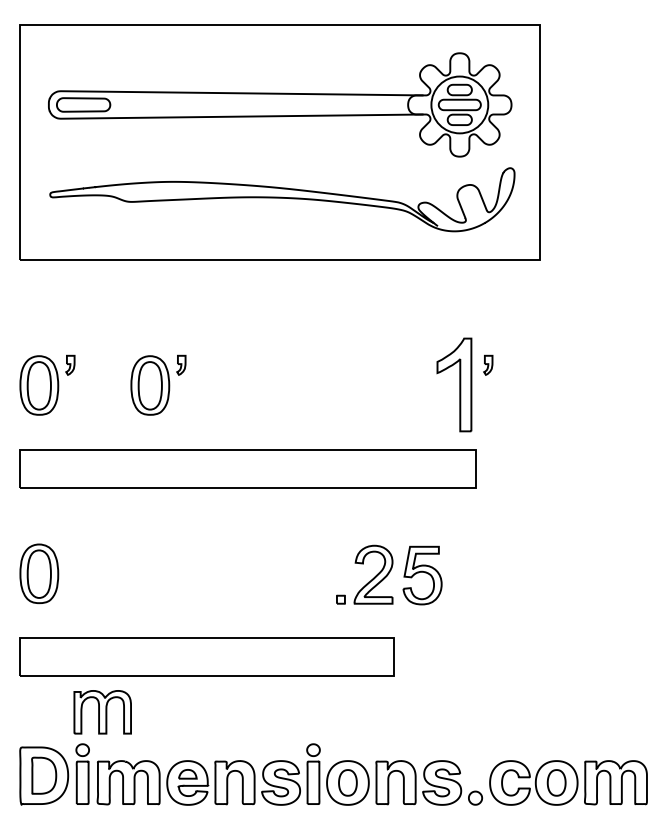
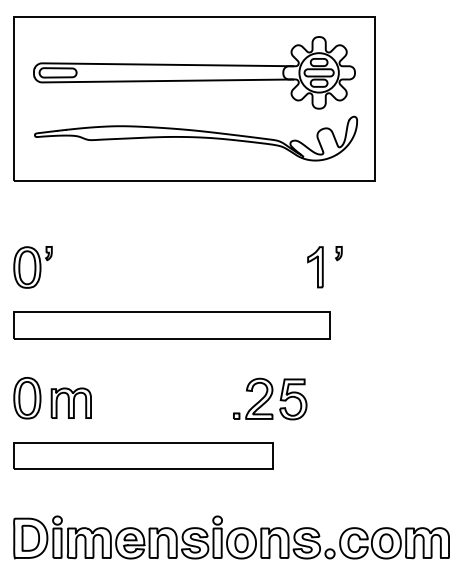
part: (157, 385) -> (109, 267), removed
part: (454, 385) -> (315, 267), size x0.62
part: (101, 711) -> (70, 402), moved

